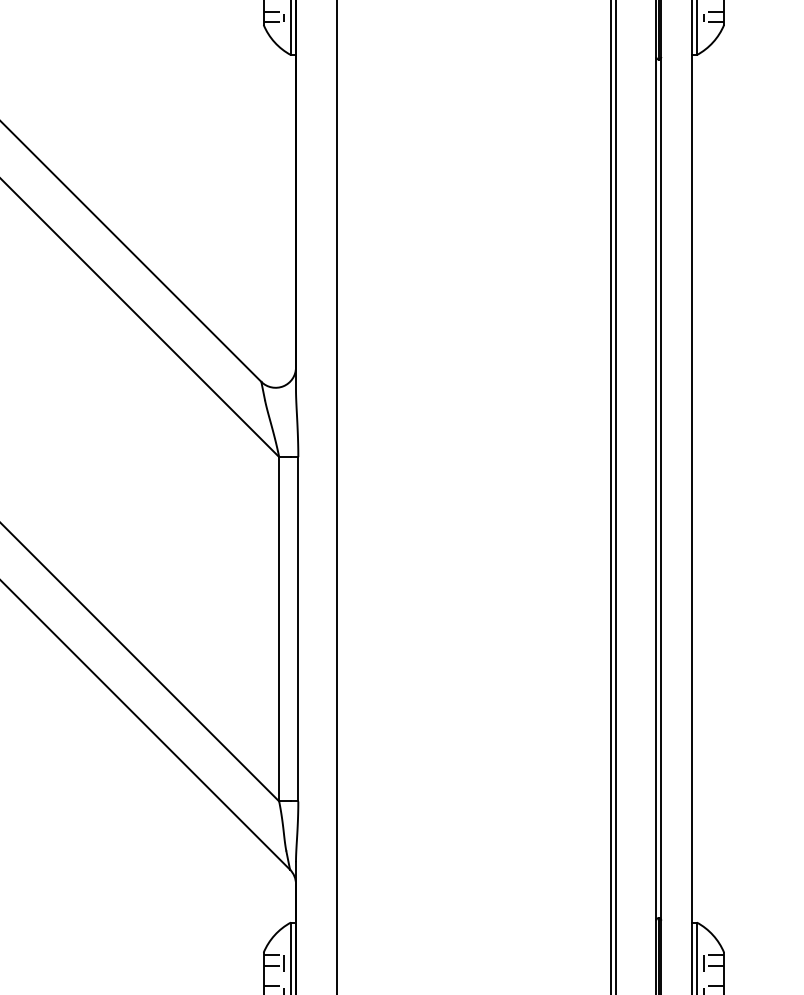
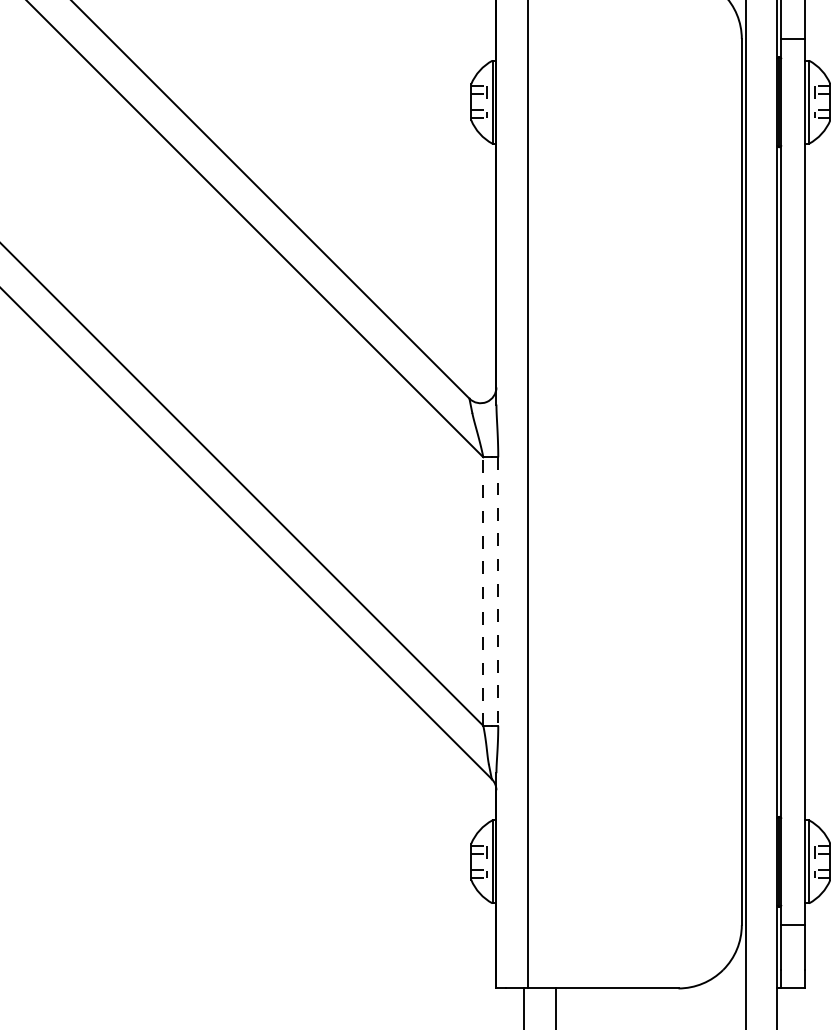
line: (279, 629) -> (483, 591), solid -> dashed
line: (298, 630) -> (498, 592), solid -> dashed

